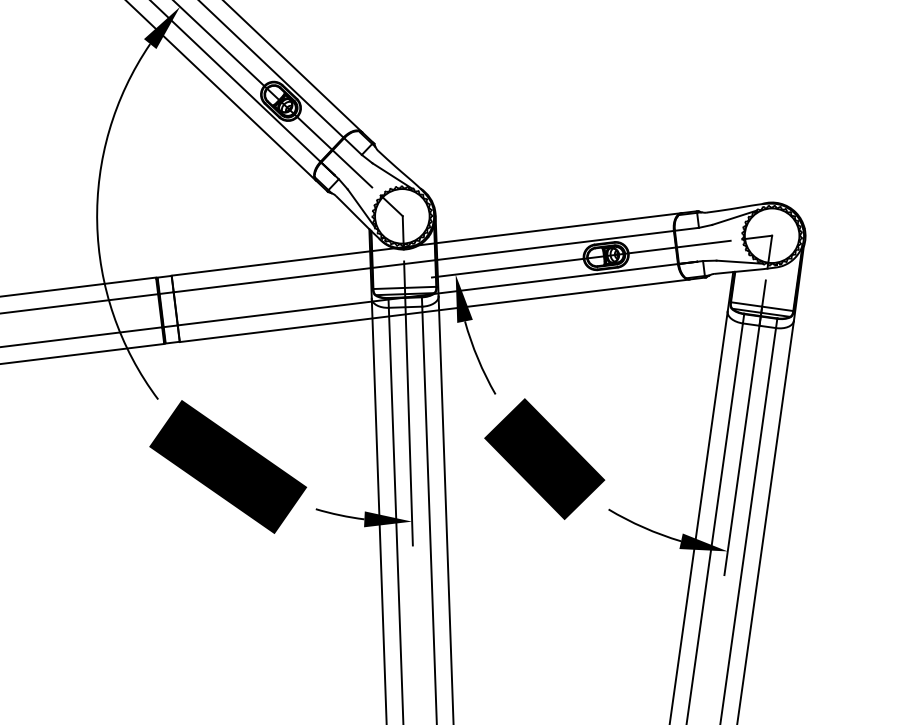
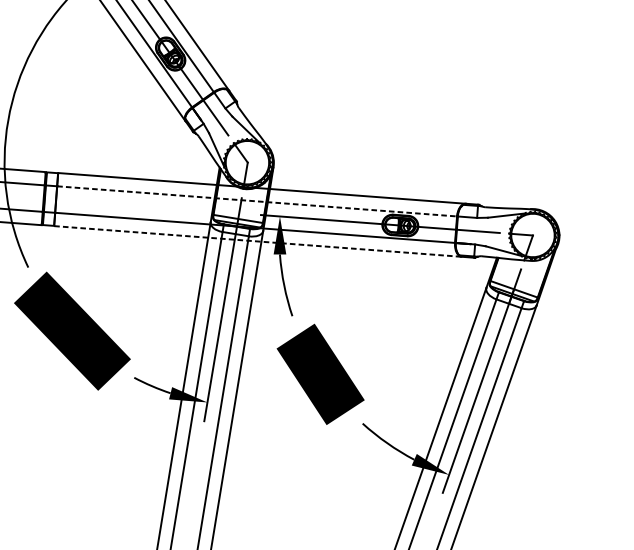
line: (423, 261) -> (256, 201), solid -> dashed
line: (434, 310) -> (257, 241), solid -> dashed

